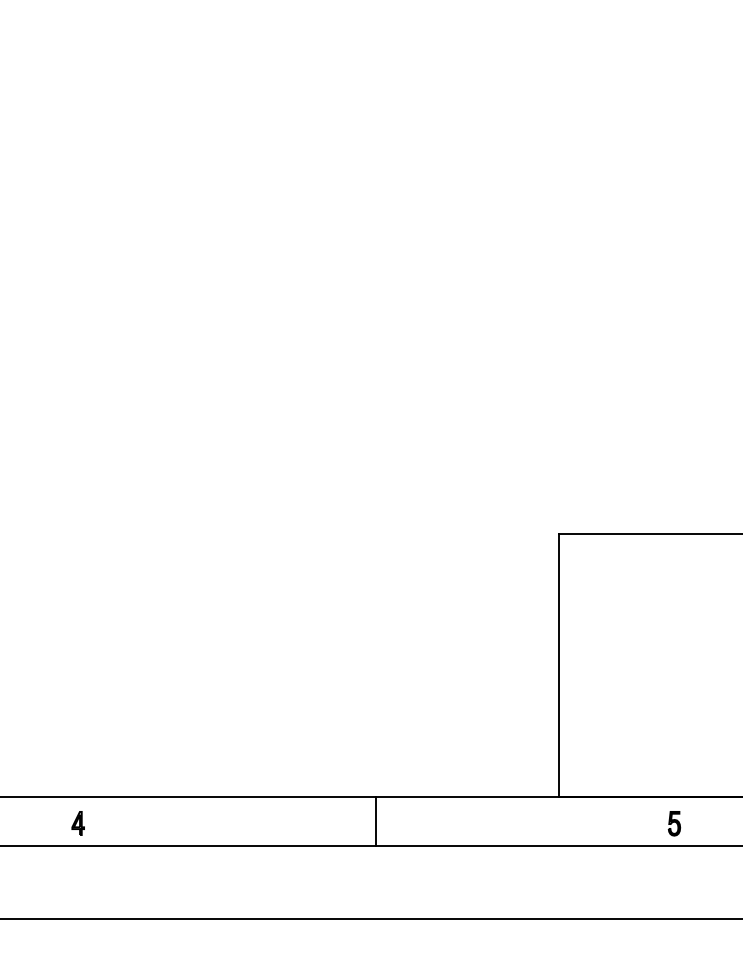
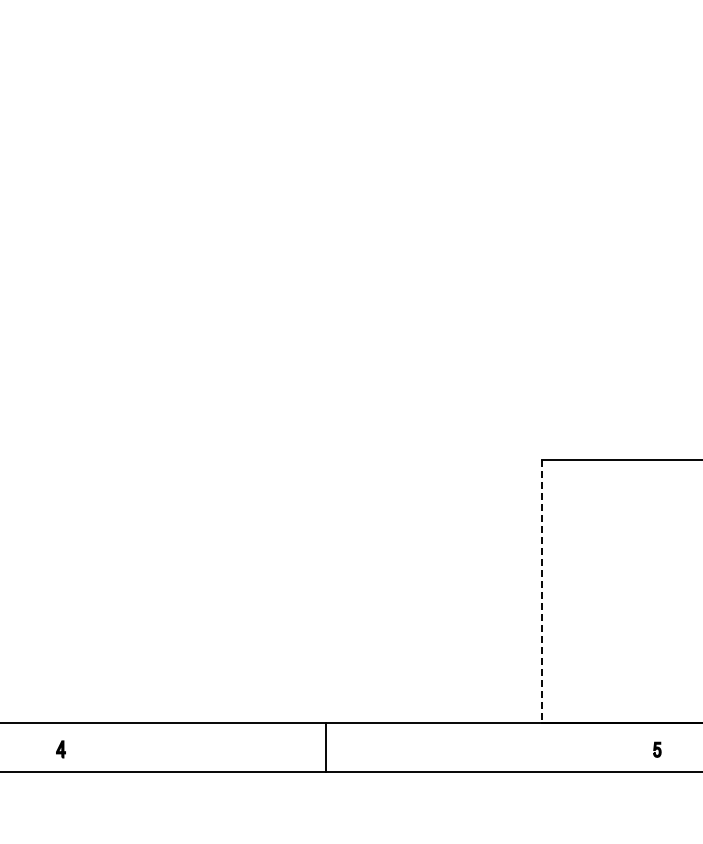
line: (559, 665) -> (542, 591), solid -> dashed
line: (375, 820) -> (325, 746), moved
part: (77, 823) -> (60, 749), size x0.7
part: (674, 823) -> (657, 749), size x0.6

